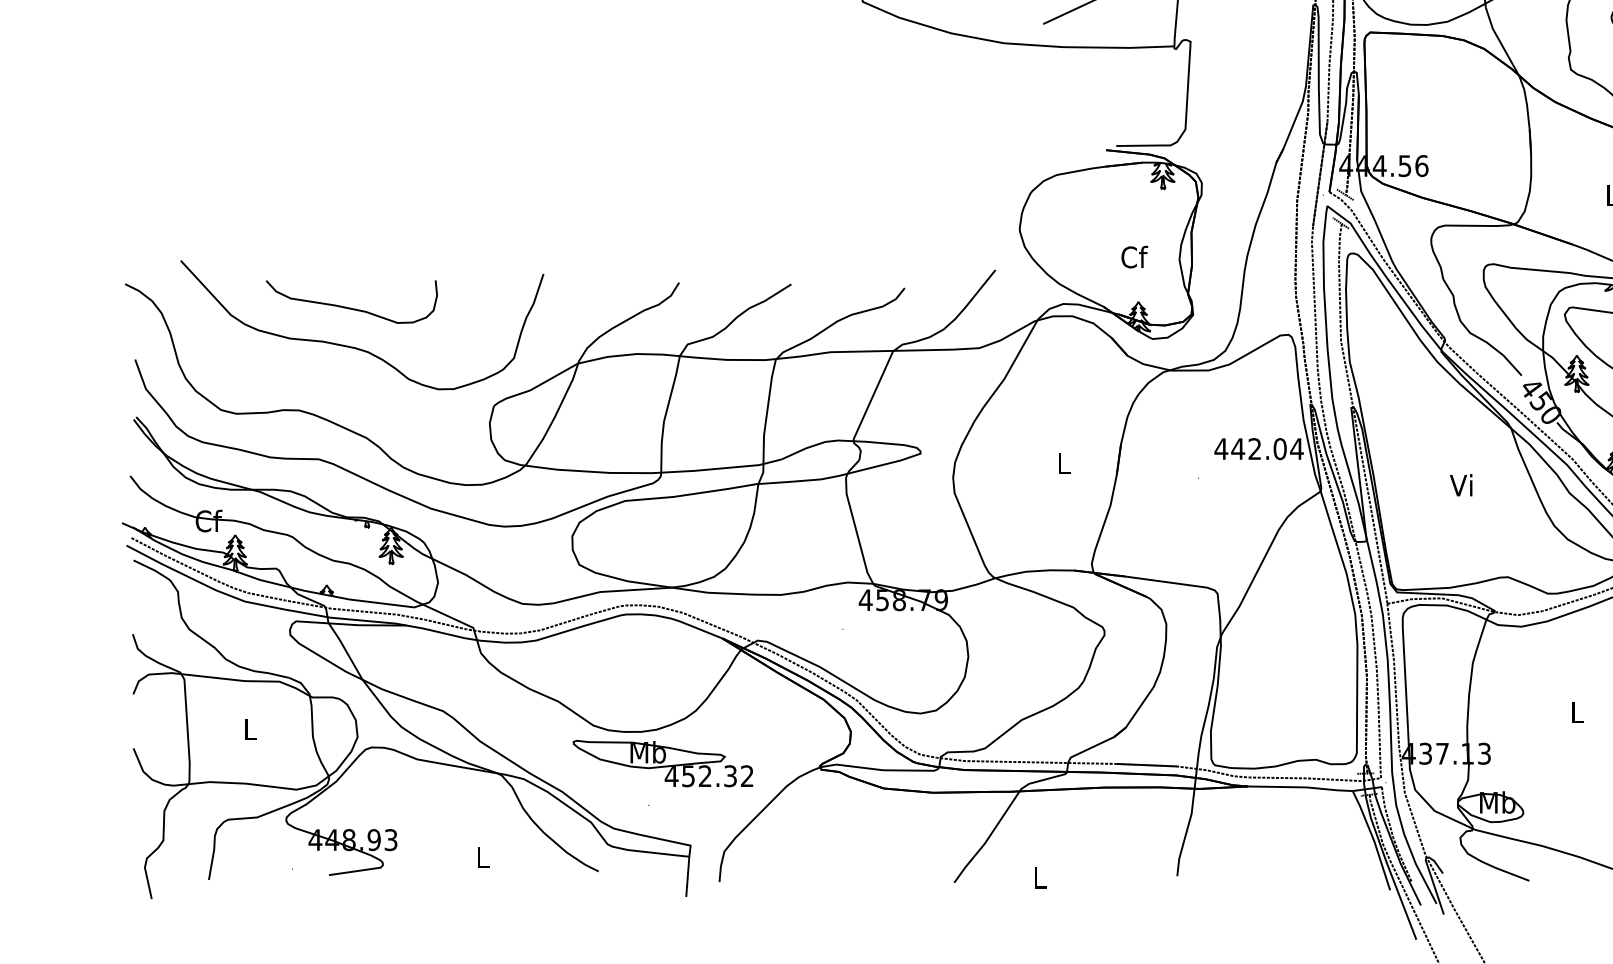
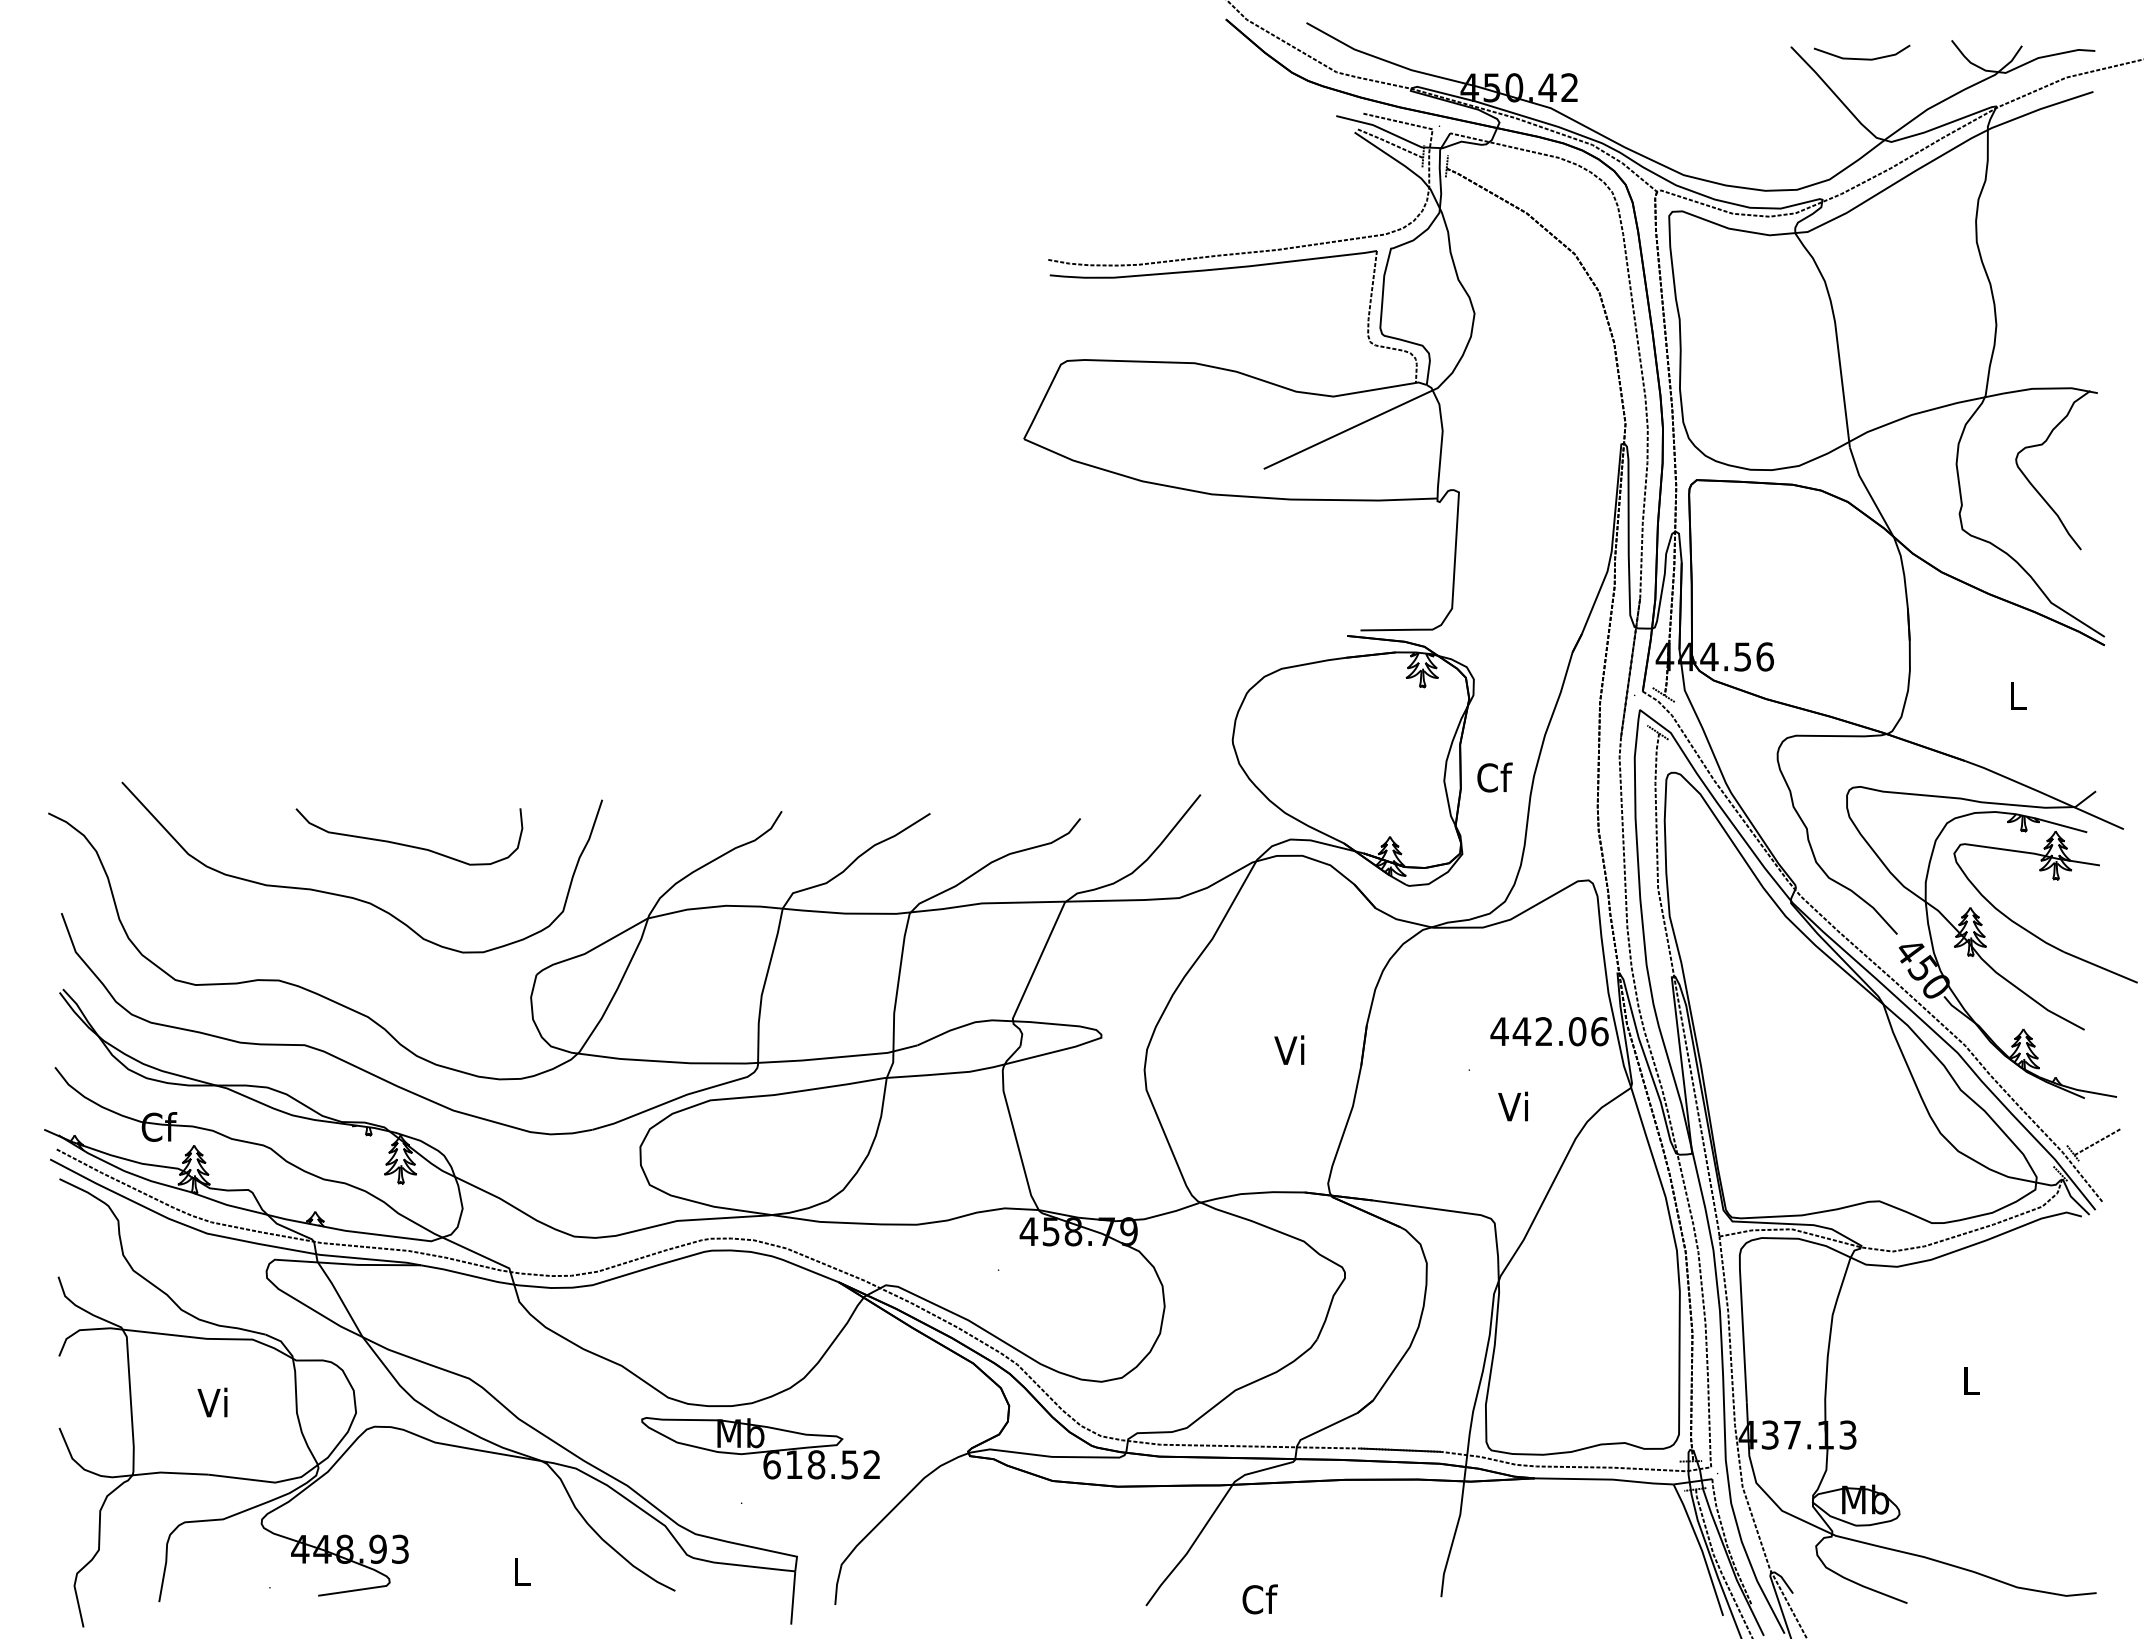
text: (1134, 257) -> (1494, 777), moved
curve: (350, 307) -> (407, 844), moved
text: (1296, 448) -> (1599, 1031), 442.04 -> 442.06
text: (1062, 462) -> (1289, 1049), L -> Vi
text: (1460, 485) -> (1512, 1106), moved
text: (249, 729) -> (212, 1402), L -> Vi
text: (700, 776) -> (810, 1464), 452.32 -> 618.52
text: (1039, 877) -> (1259, 1599), L -> Cf

